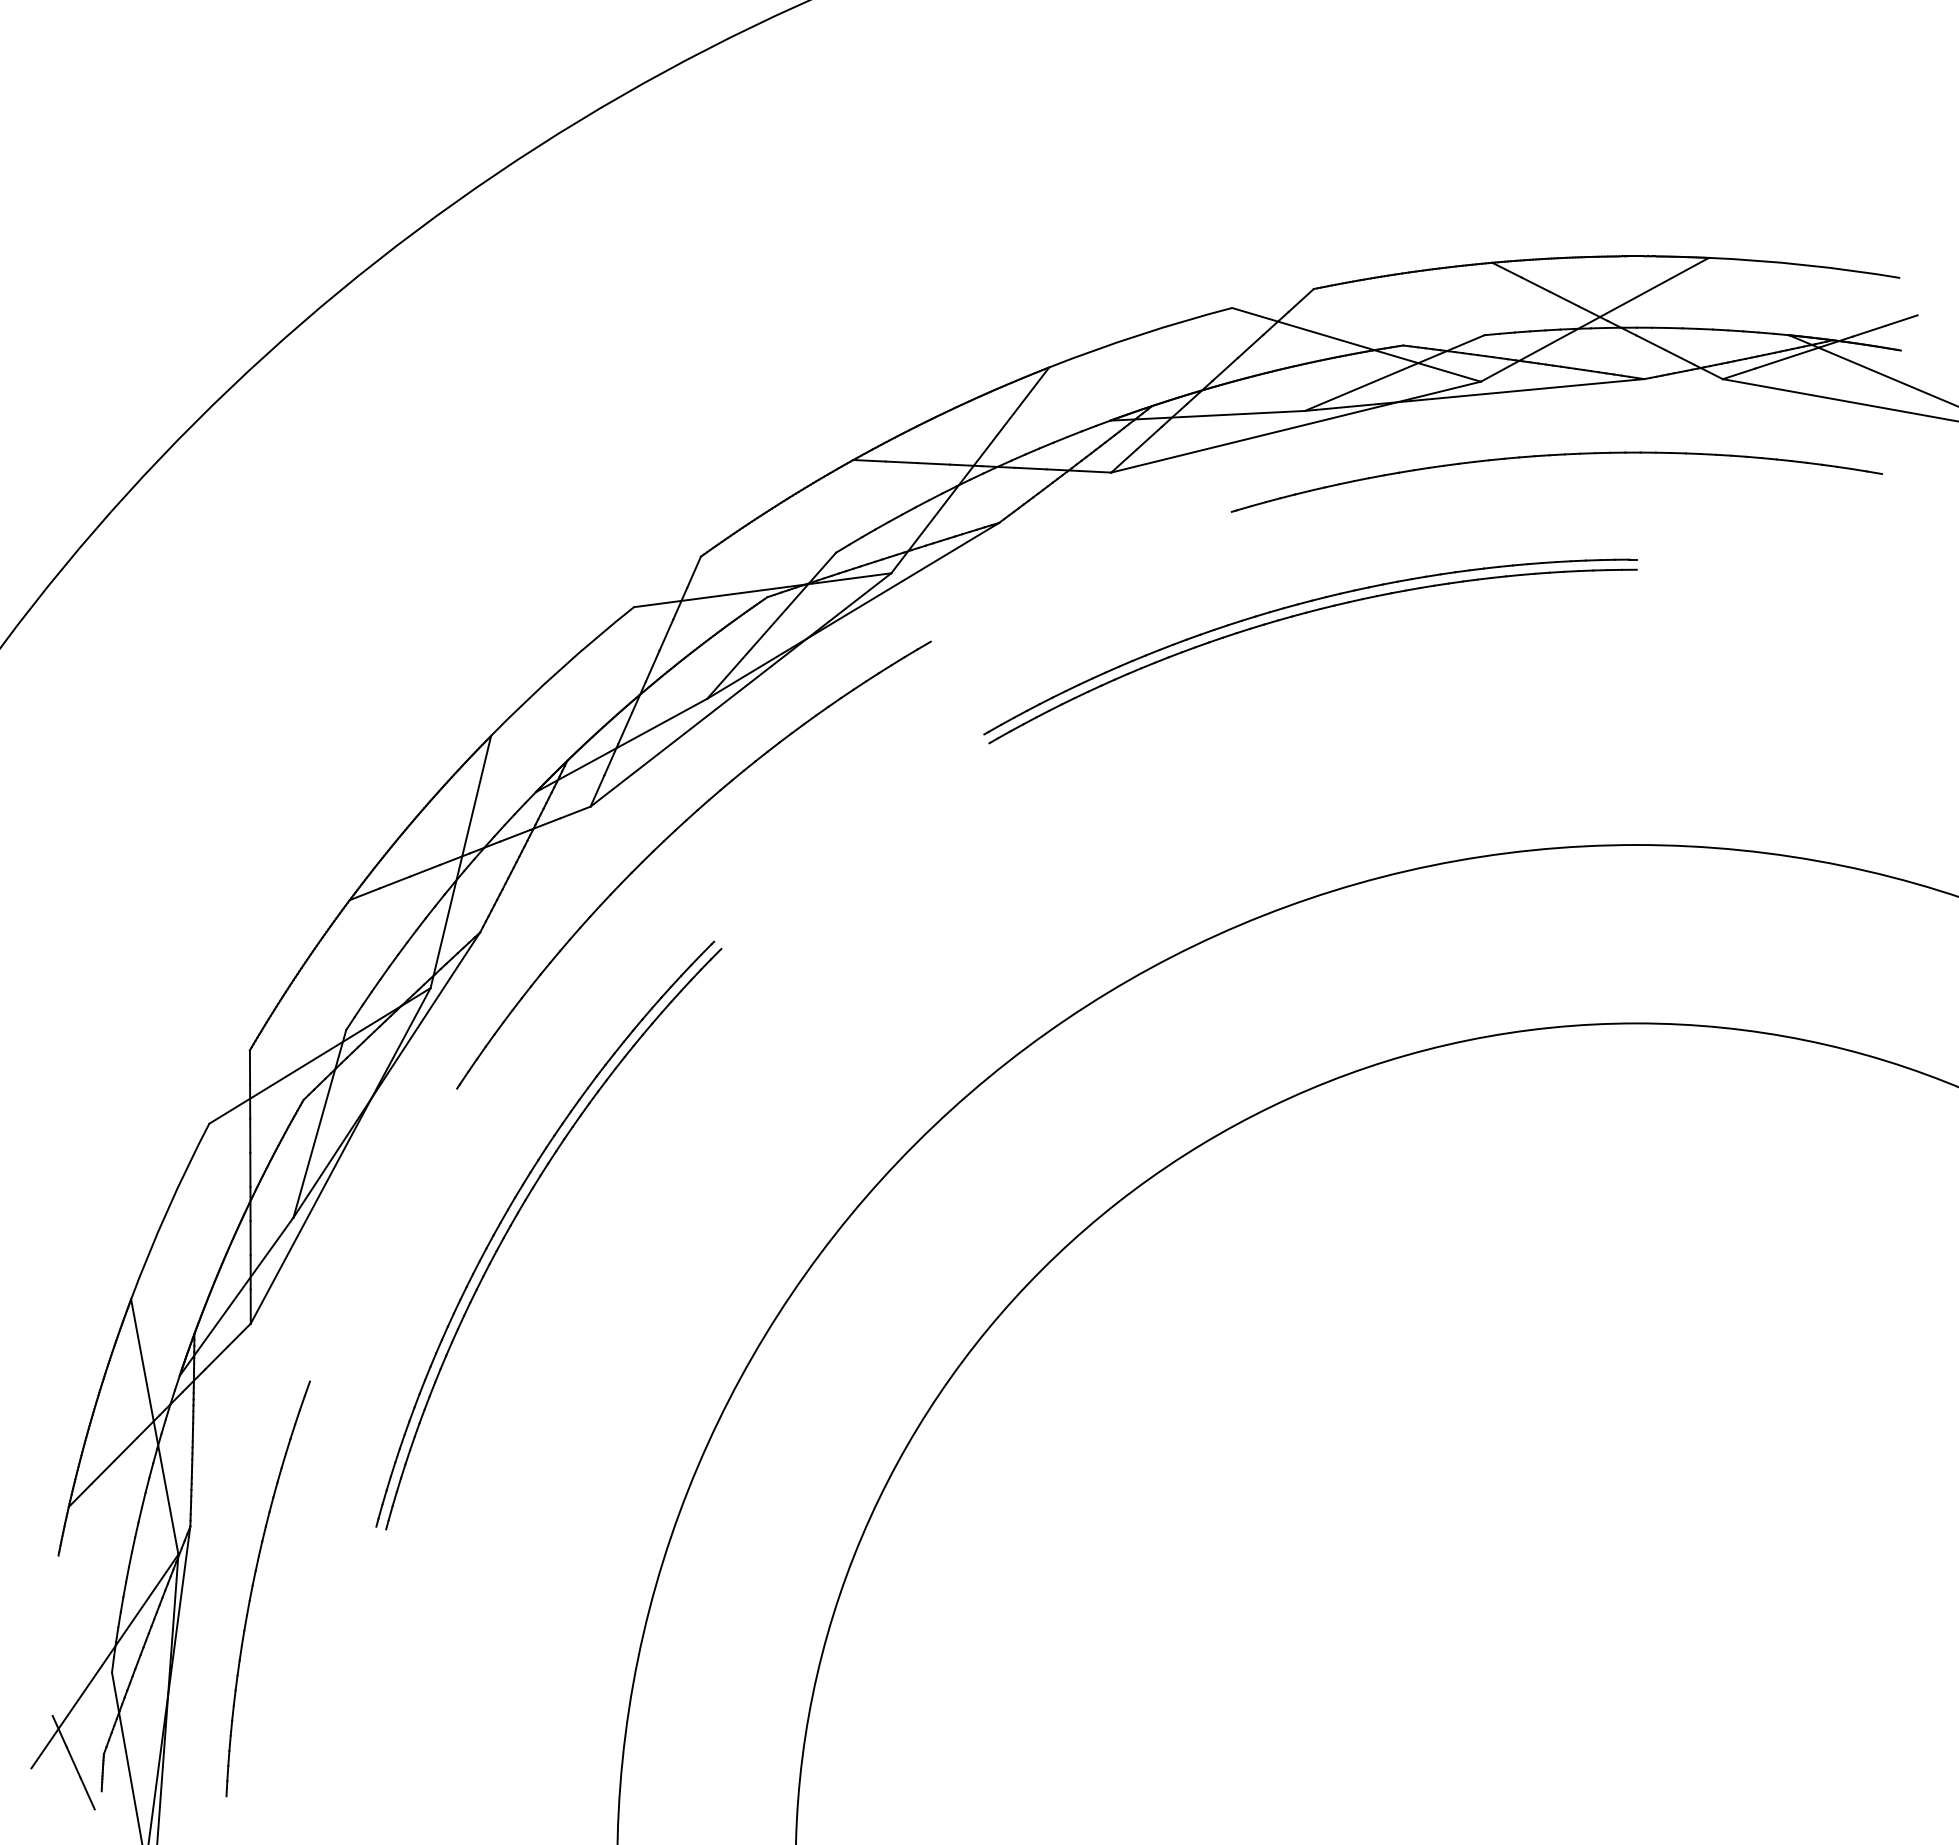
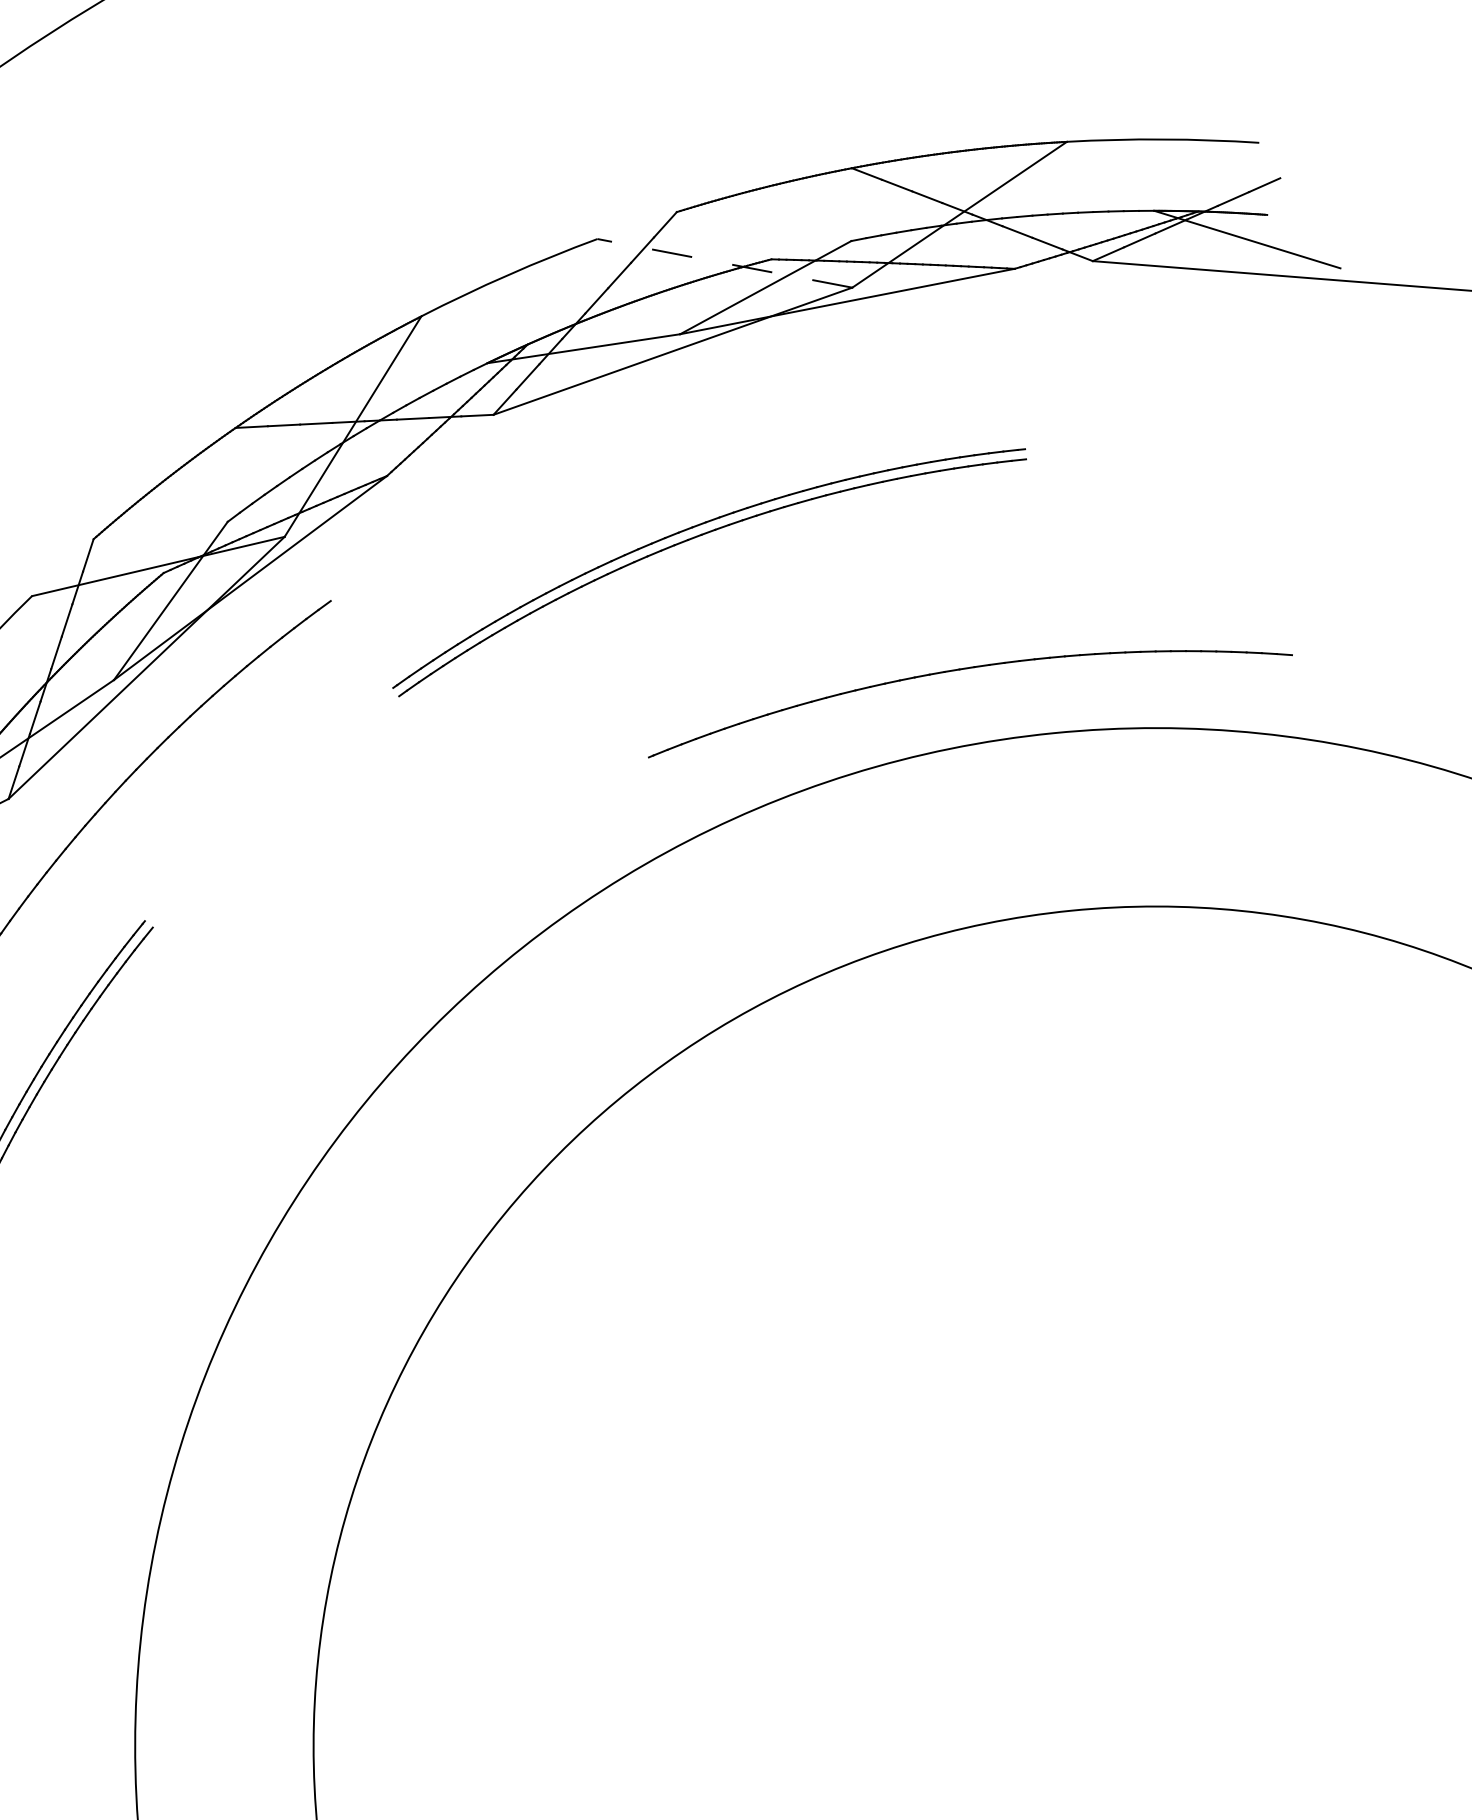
line: (1356, 344) -> (724, 263), solid -> dashed
part: (1551, 456) -> (961, 670), moved

